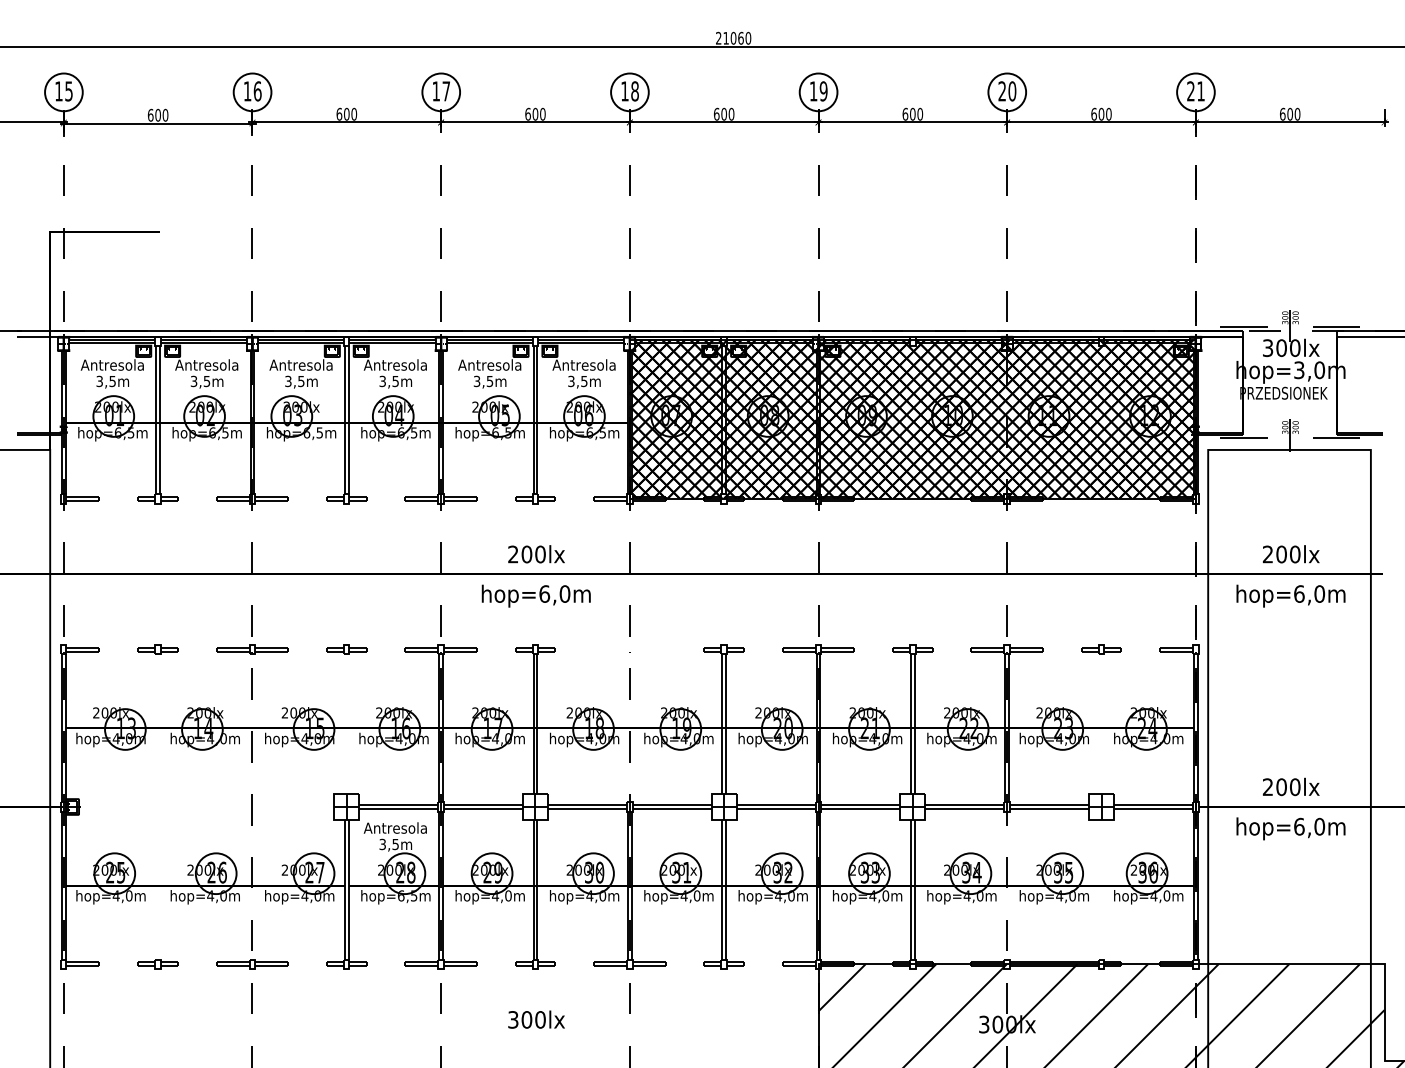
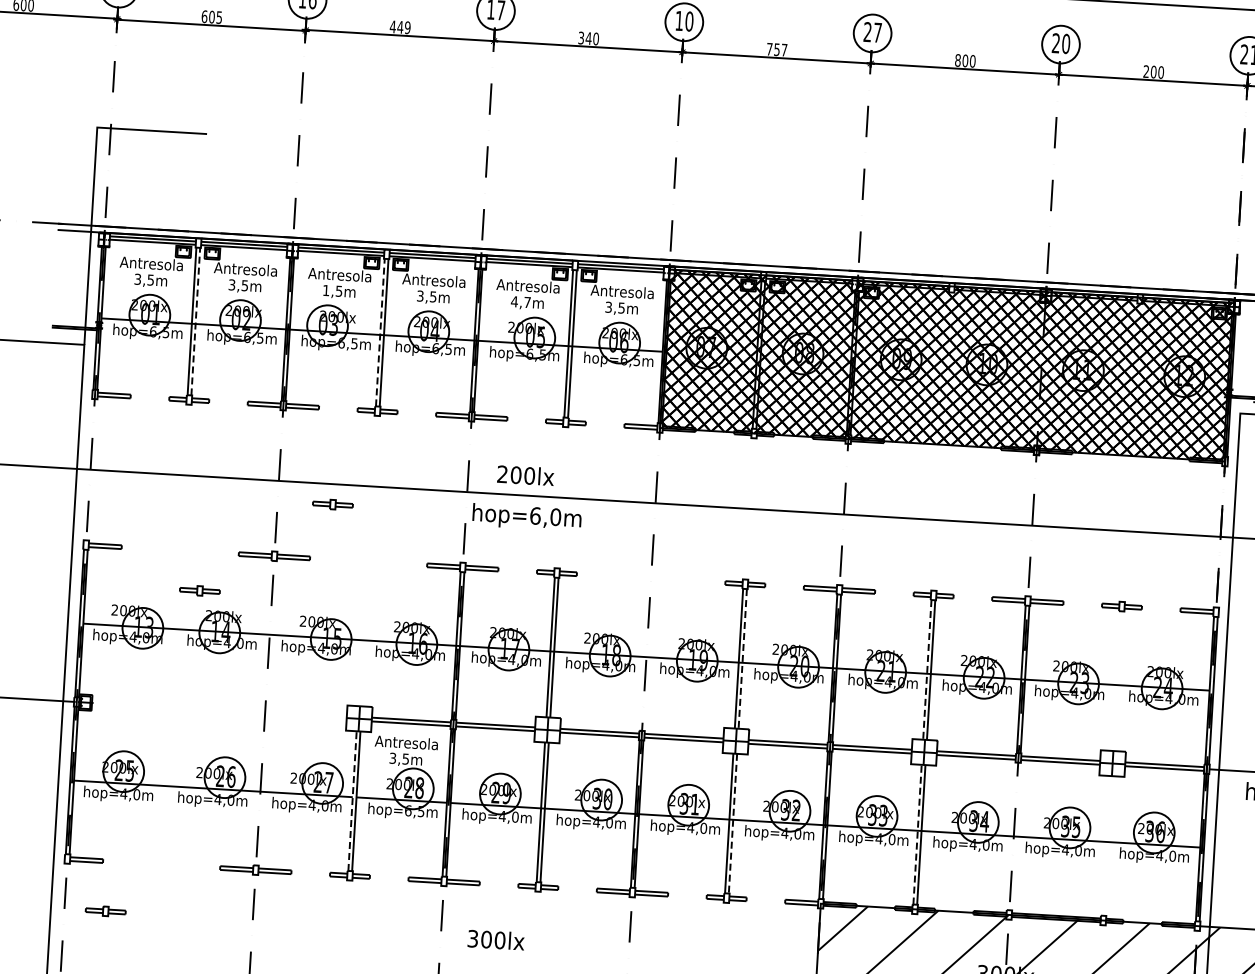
text: (634, 91) -> (688, 21), 18 -> 10
text: (818, 91) -> (872, 32), 19 -> 27
text: (346, 113) -> (400, 26), 600 -> 449
text: (531, 113) -> (584, 37), 600 -> 340
text: (723, 113) -> (776, 48), 600 -> 757
text: (905, 113) -> (958, 59), 600 -> 800
text: (1093, 113) -> (1145, 70), 600 -> 200
text: (165, 114) -> (219, 16), 600 -> 605
text: (288, 381) -> (326, 290), 3,5m -> 1,5m
text: (483, 381) -> (520, 302), 3,5m -> 4,7m
line: (160, 420) -> (196, 321), solid -> dashed
line: (344, 420) -> (379, 332), solid -> dashed
text: (536, 554) -> (525, 475), moved
text: (535, 595) -> (526, 516), moved
part: (157, 649) -> (199, 590), moved
part: (346, 649) -> (332, 504), moved
line: (726, 724) -> (743, 658), solid -> dashed
line: (910, 724) -> (926, 669), solid -> dashed
line: (344, 889) -> (352, 801), solid -> dashed
line: (726, 889) -> (733, 823), solid -> dashed
line: (910, 889) -> (917, 834), solid -> dashed
part: (157, 964) -> (105, 911), moved
text: (536, 1019) -> (496, 939), moved

